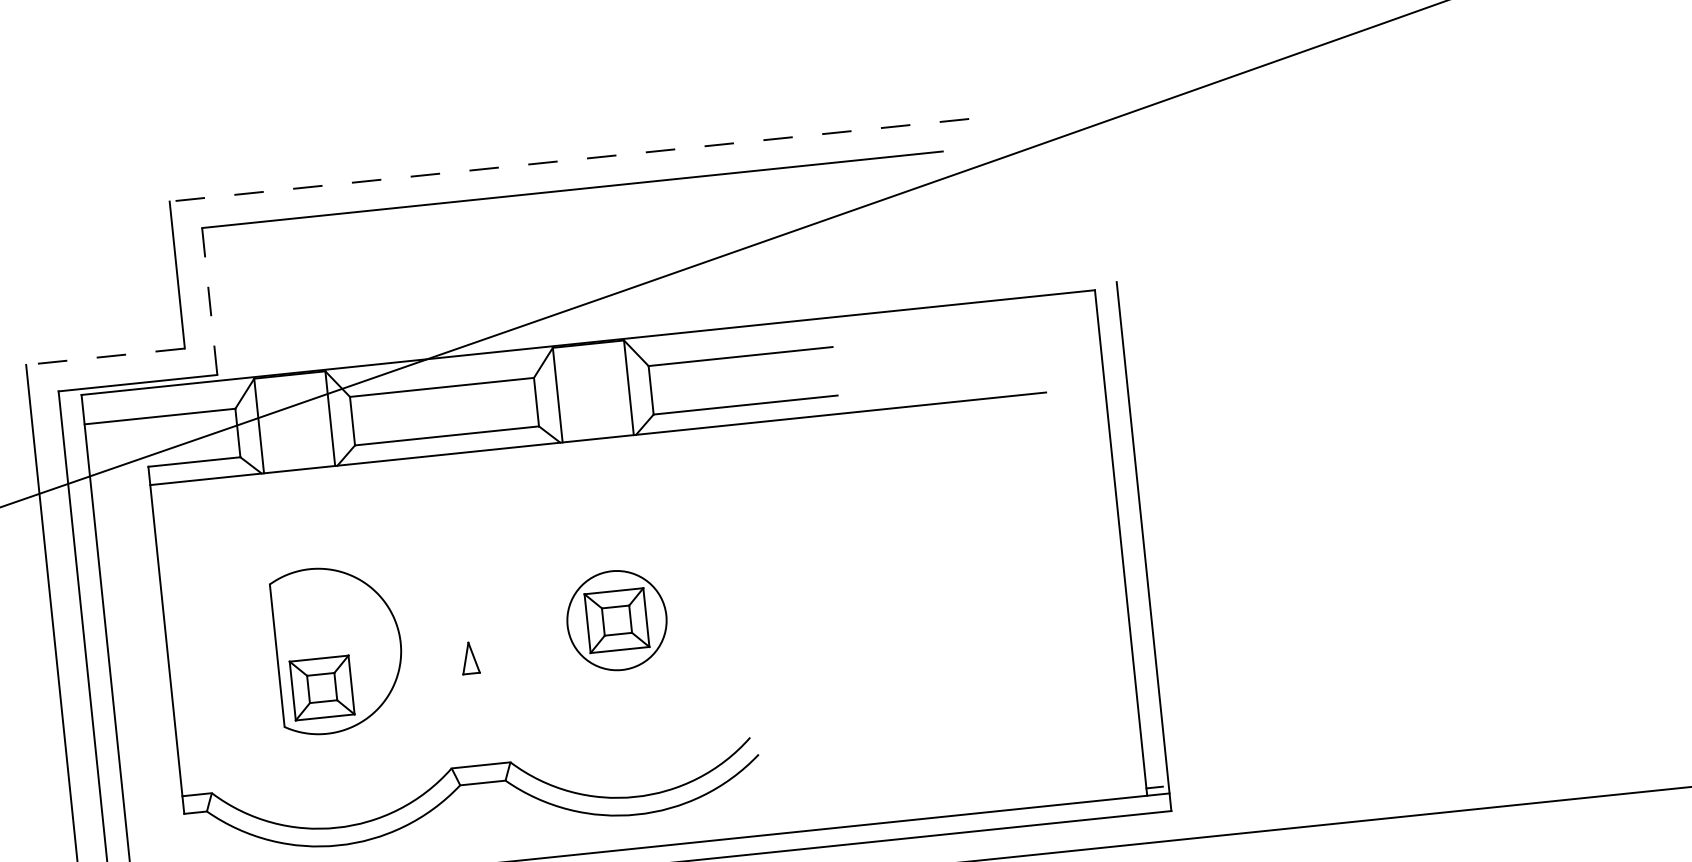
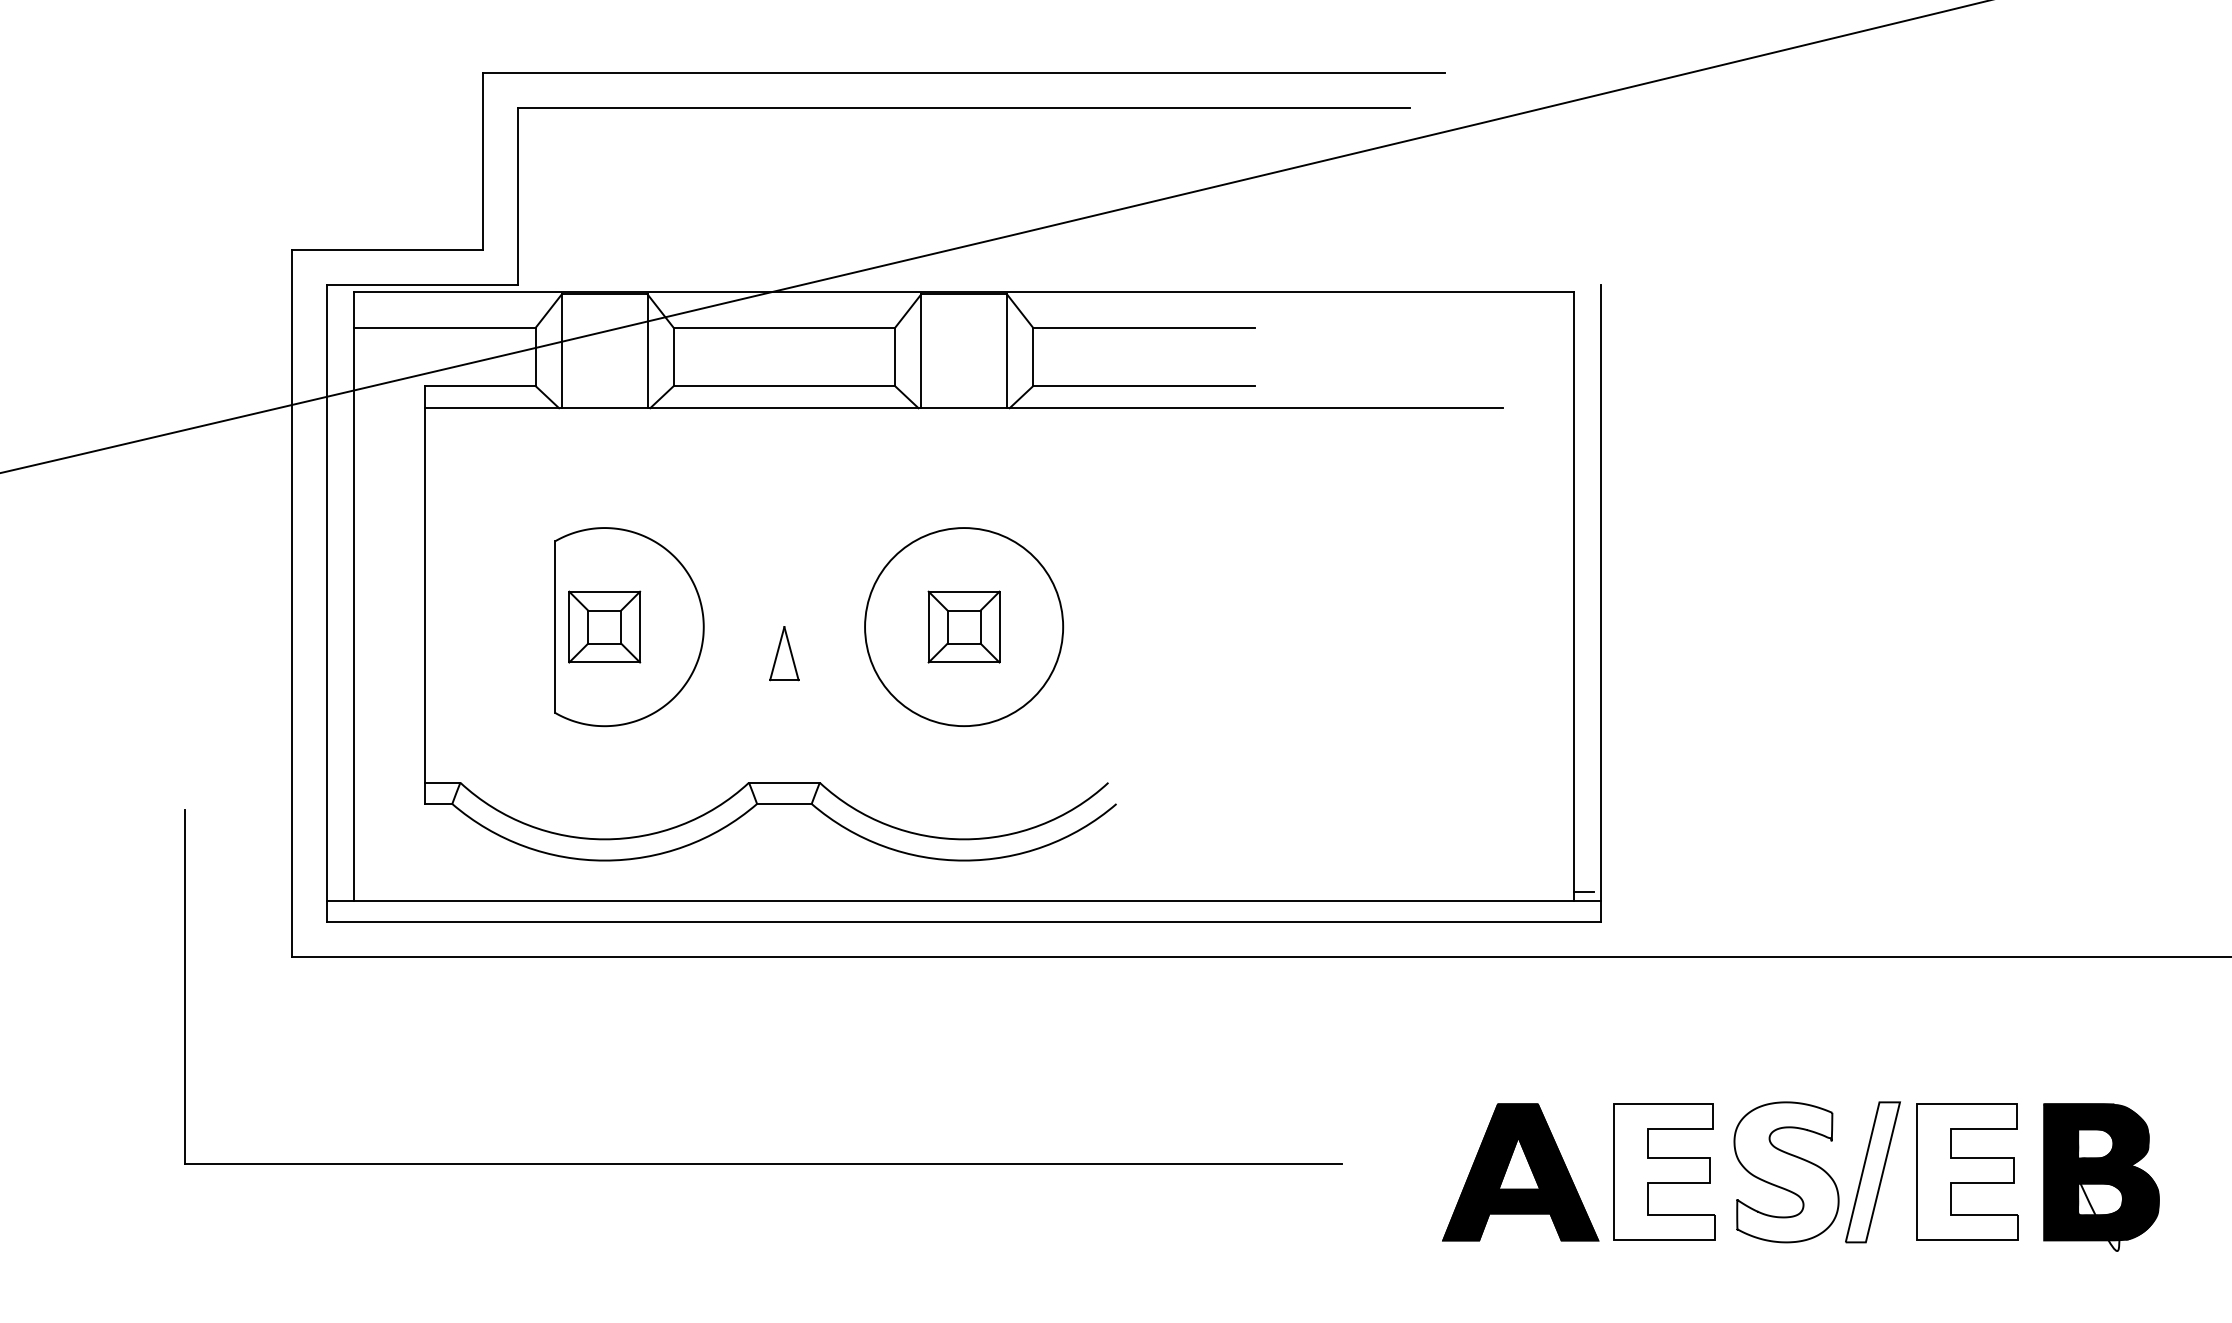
line: (568, 159) -> (963, 72), dashed -> solid
line: (209, 301) -> (518, 196), dashed -> solid
line: (105, 356) -> (387, 249), dashed -> solid
circle: (617, 620) -> (964, 627), size x1.67
part: (470, 657) -> (784, 653), size x1.43
part: (321, 687) -> (604, 626), moved

